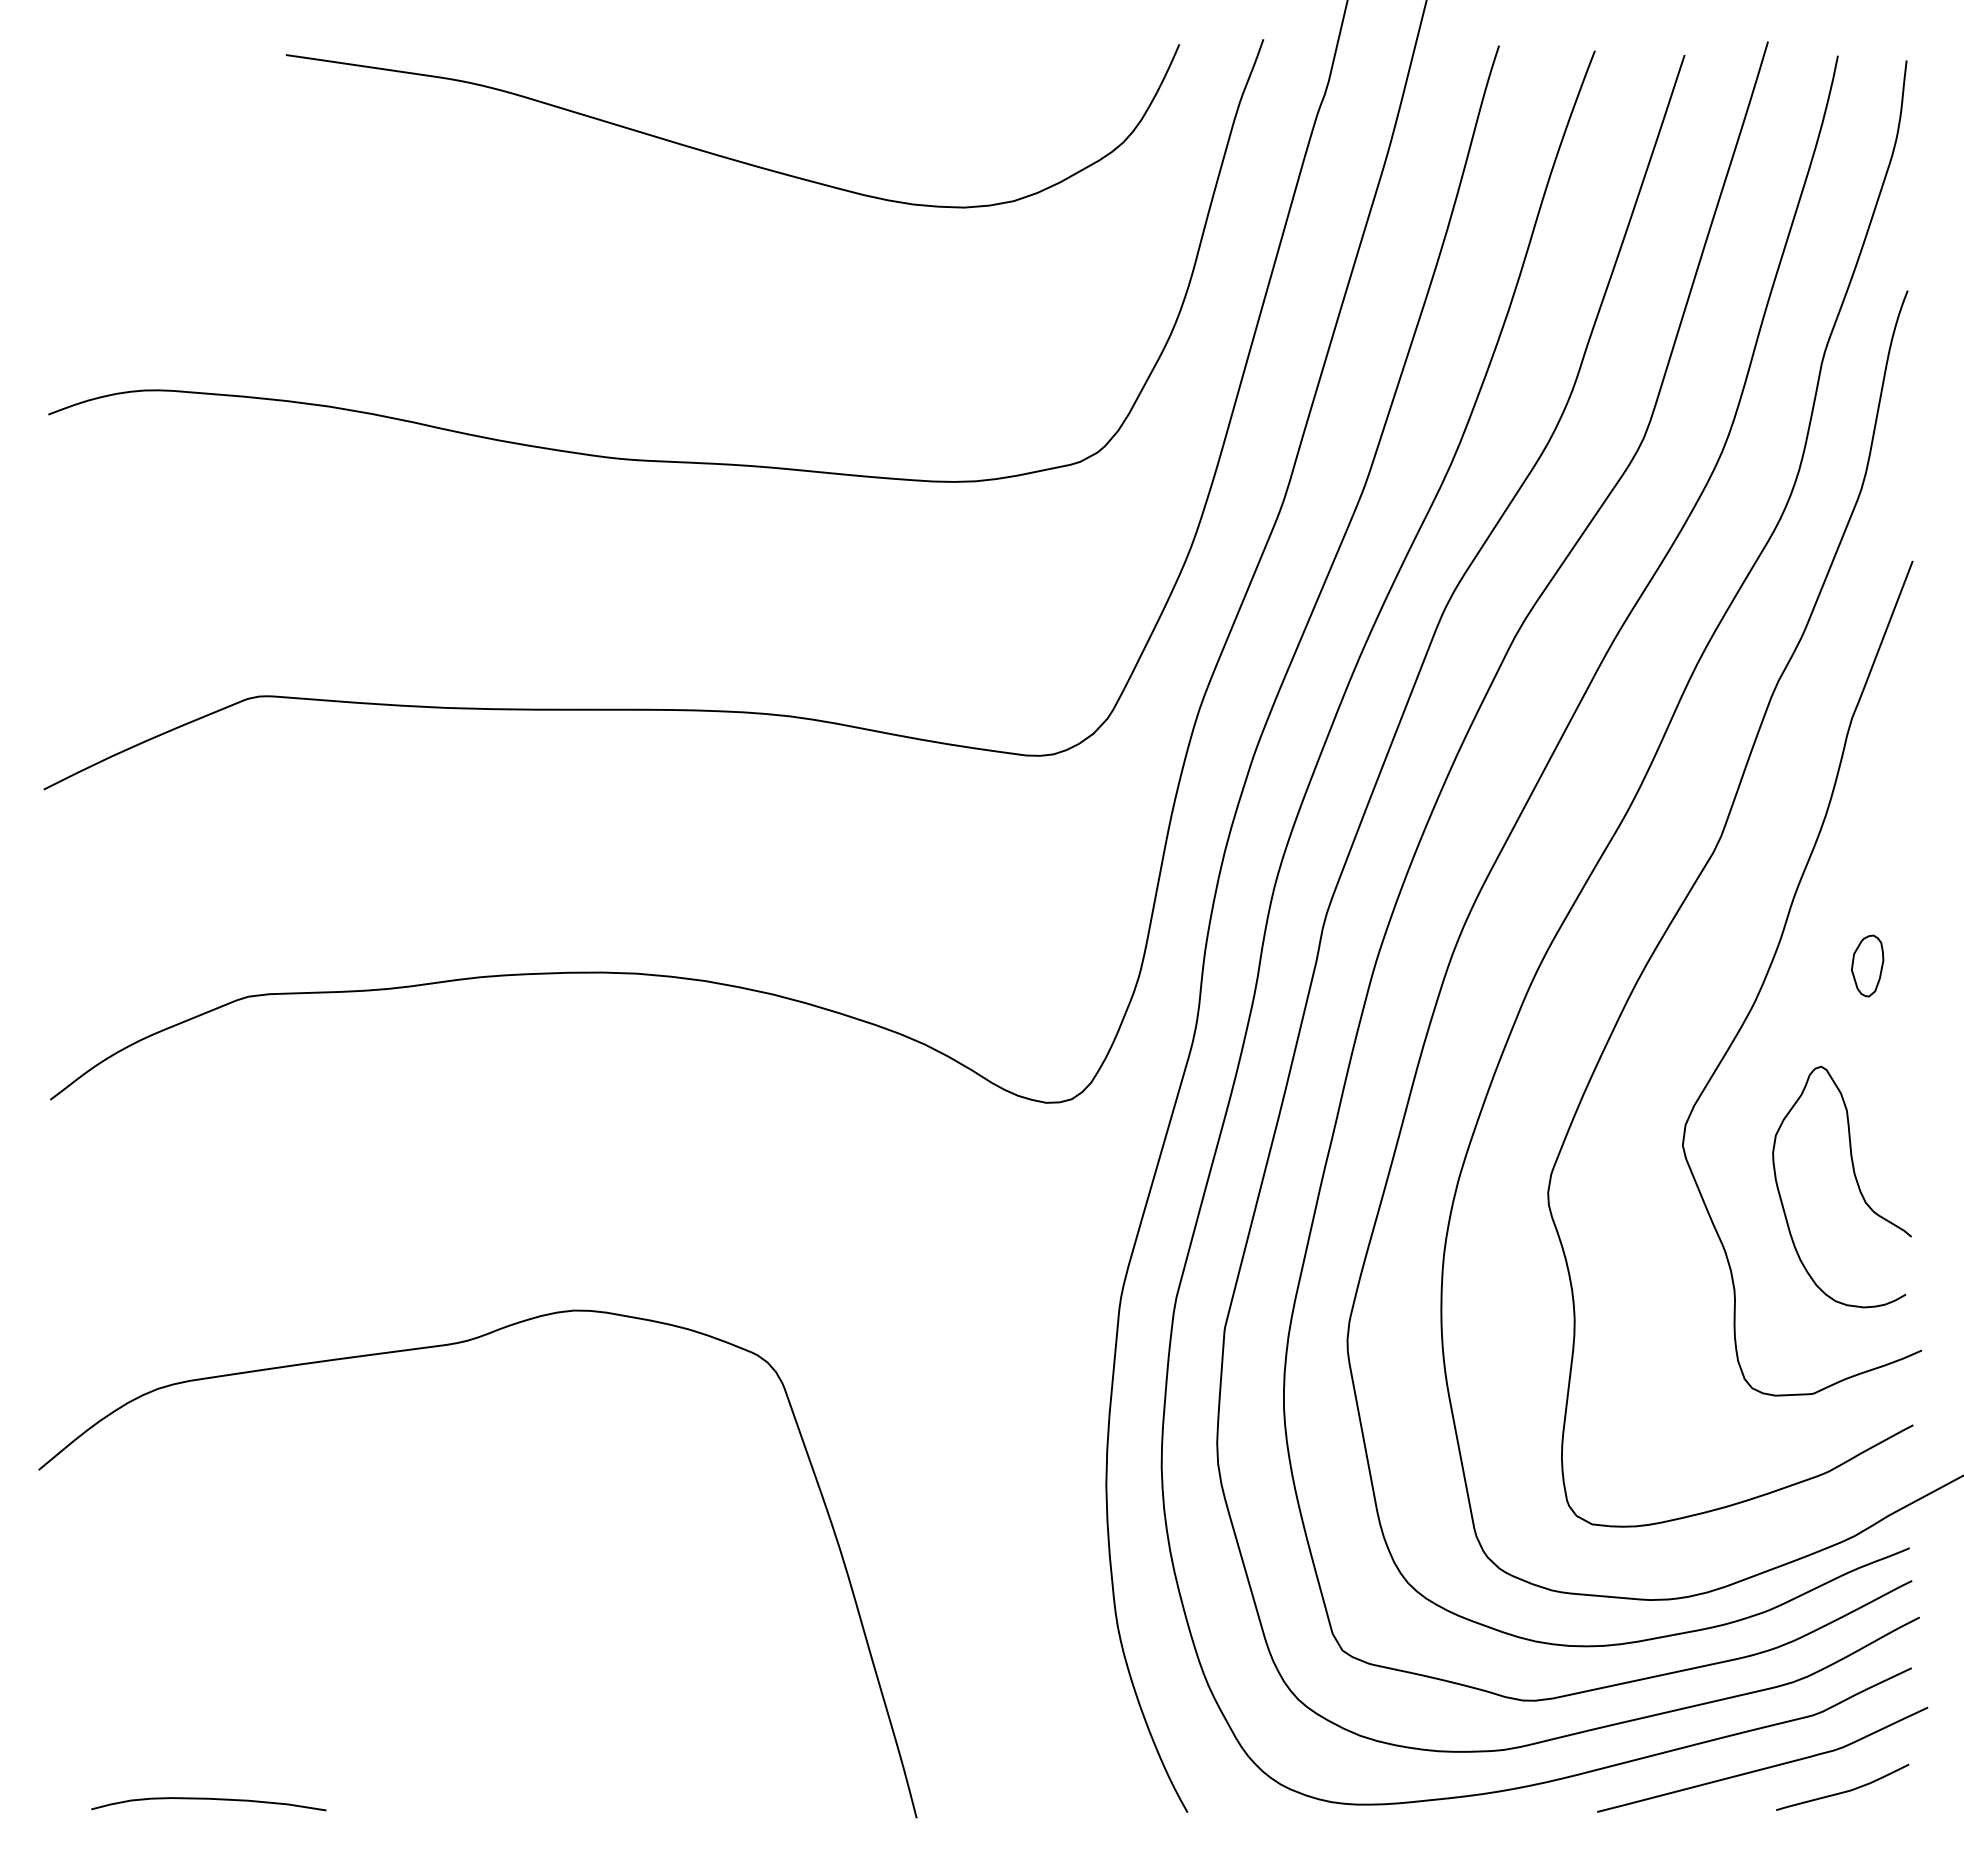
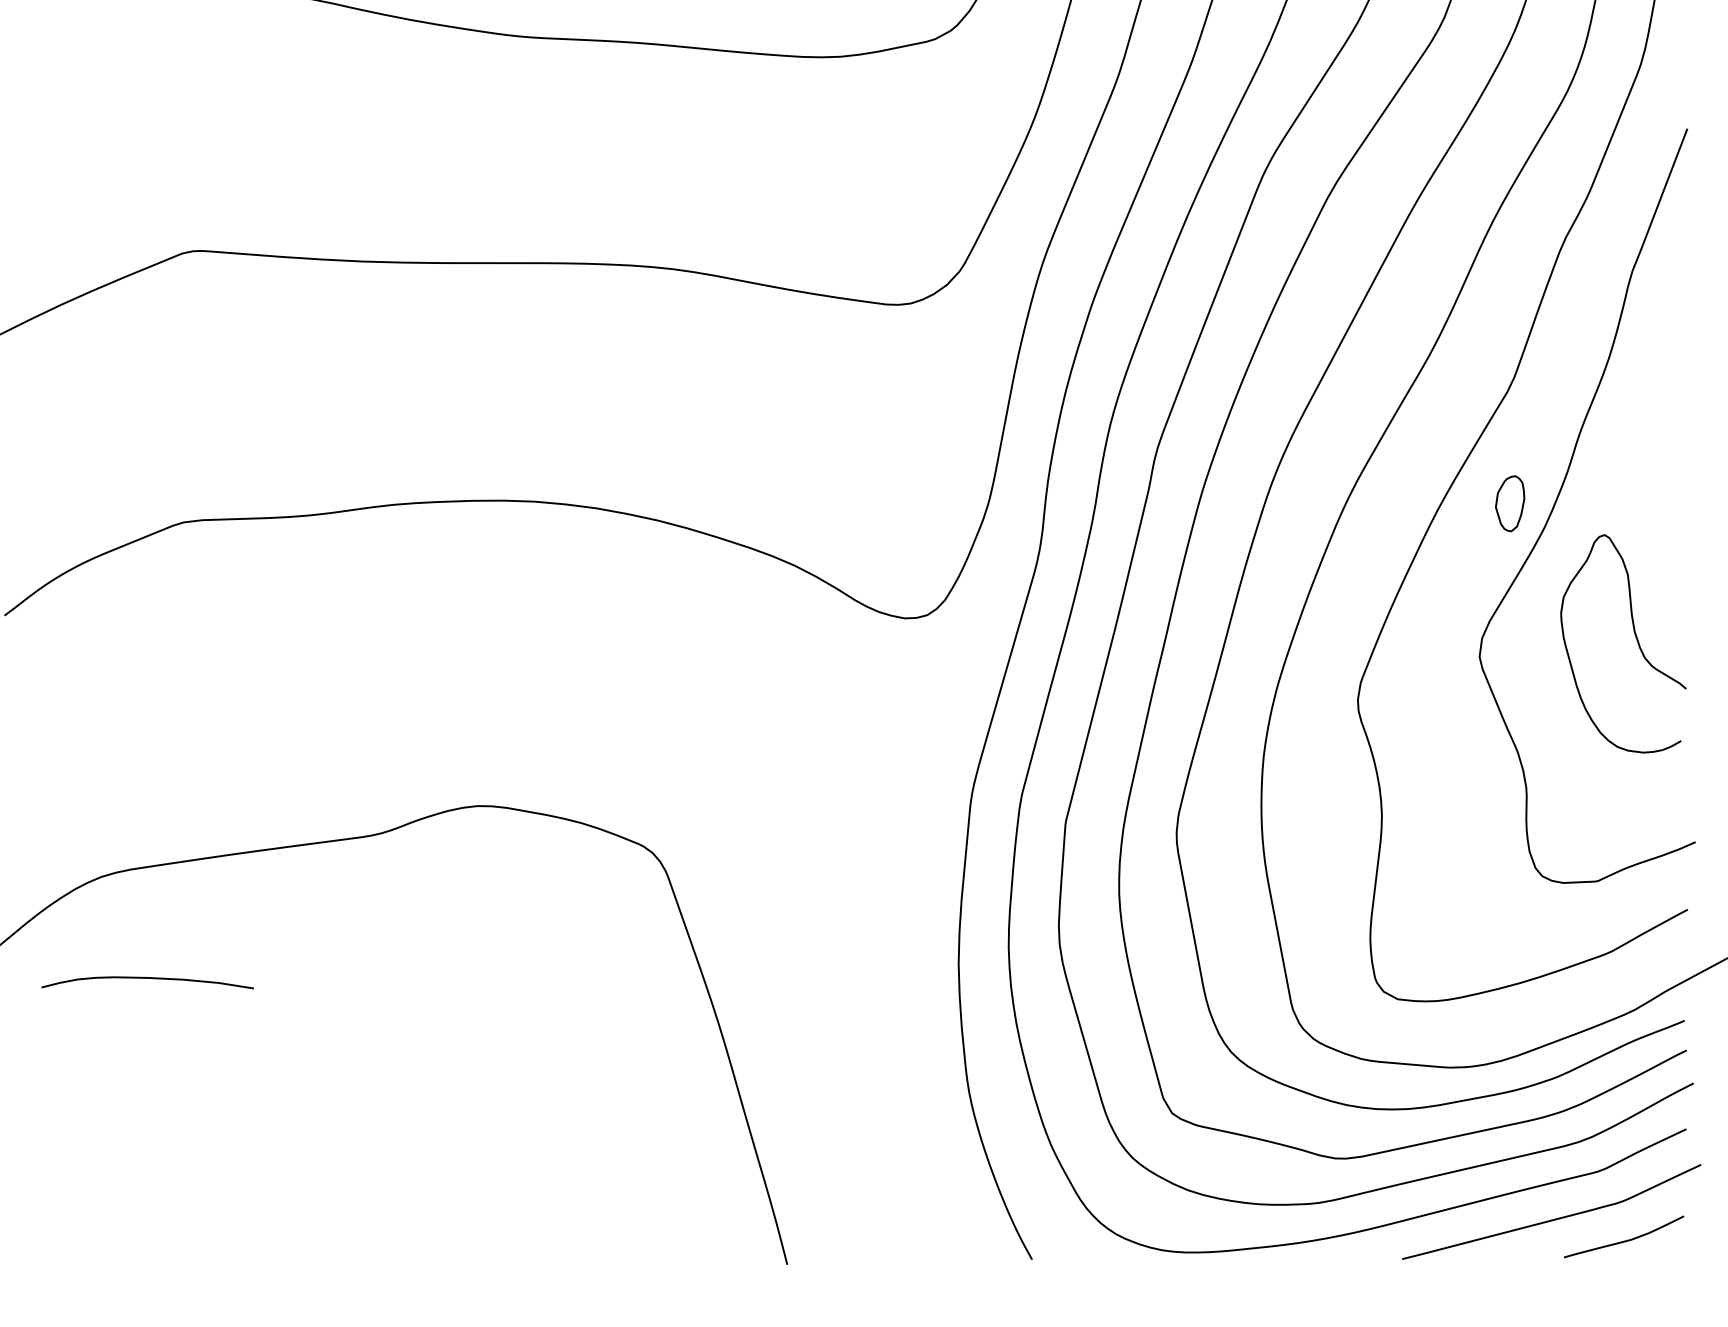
part: (1867, 965) -> (1510, 503), moved
part: (1855, 1180) -> (1635, 637), moved
curve: (208, 1799) -> (147, 978), moved

